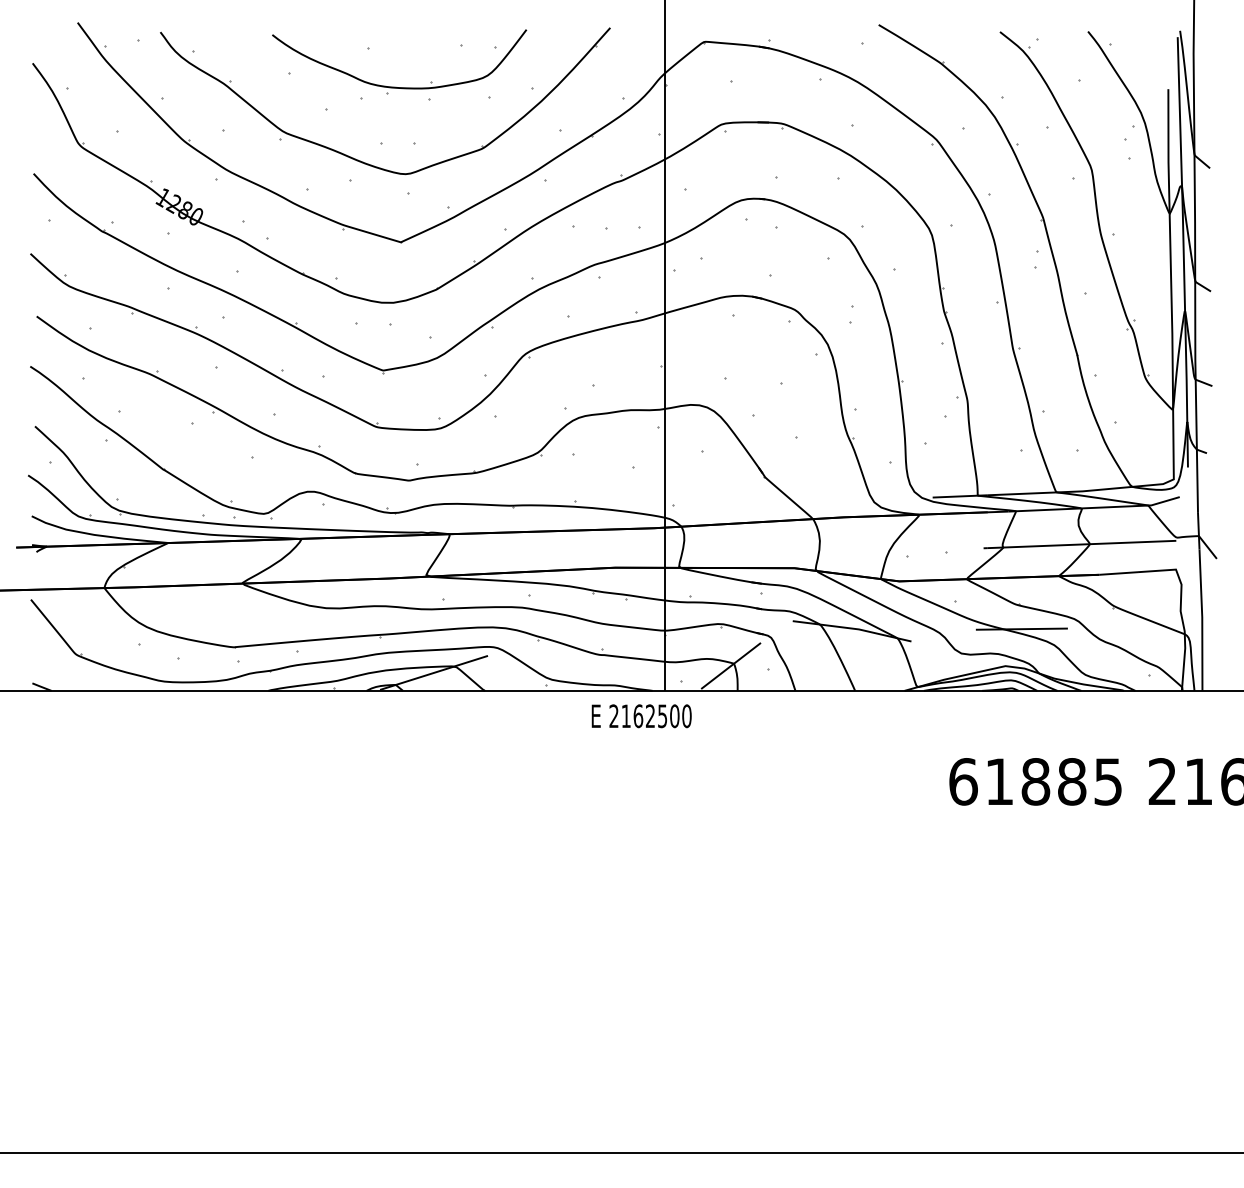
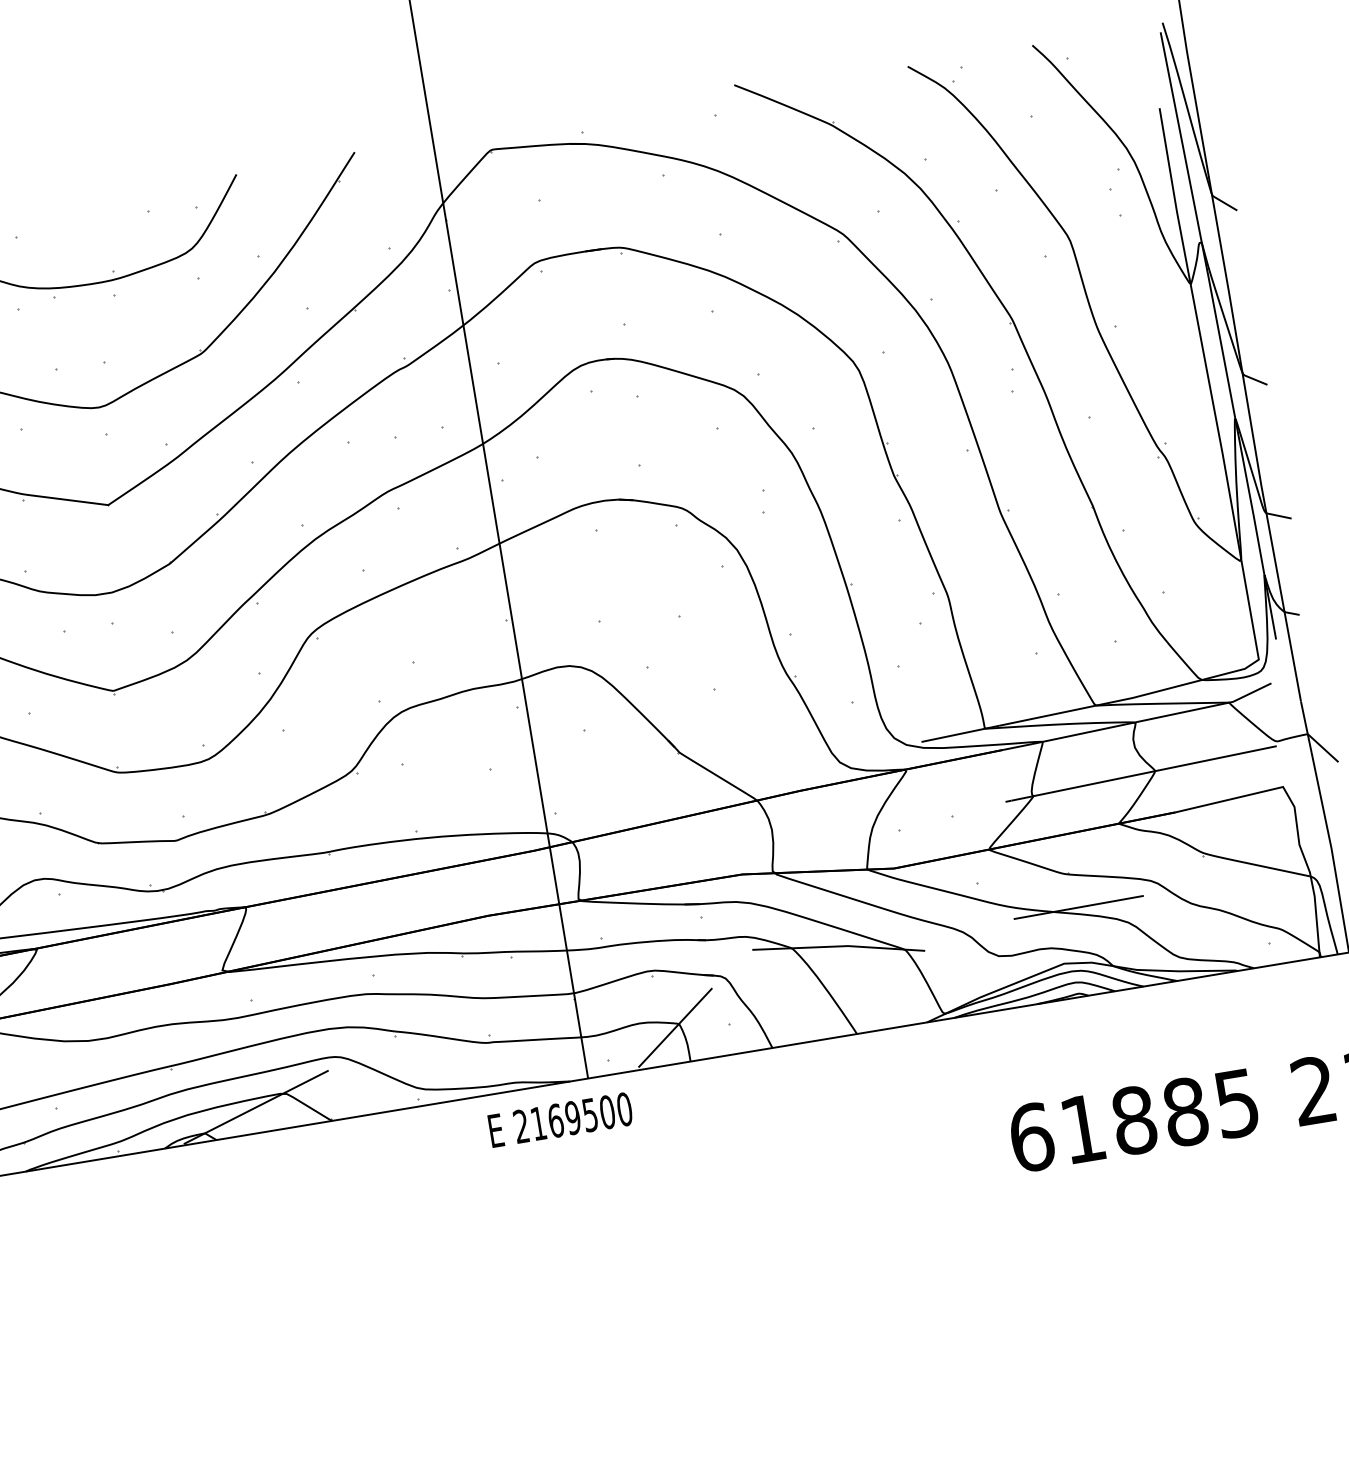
text: (650, 716) -> (573, 1118), 2162500 -> 2169500

